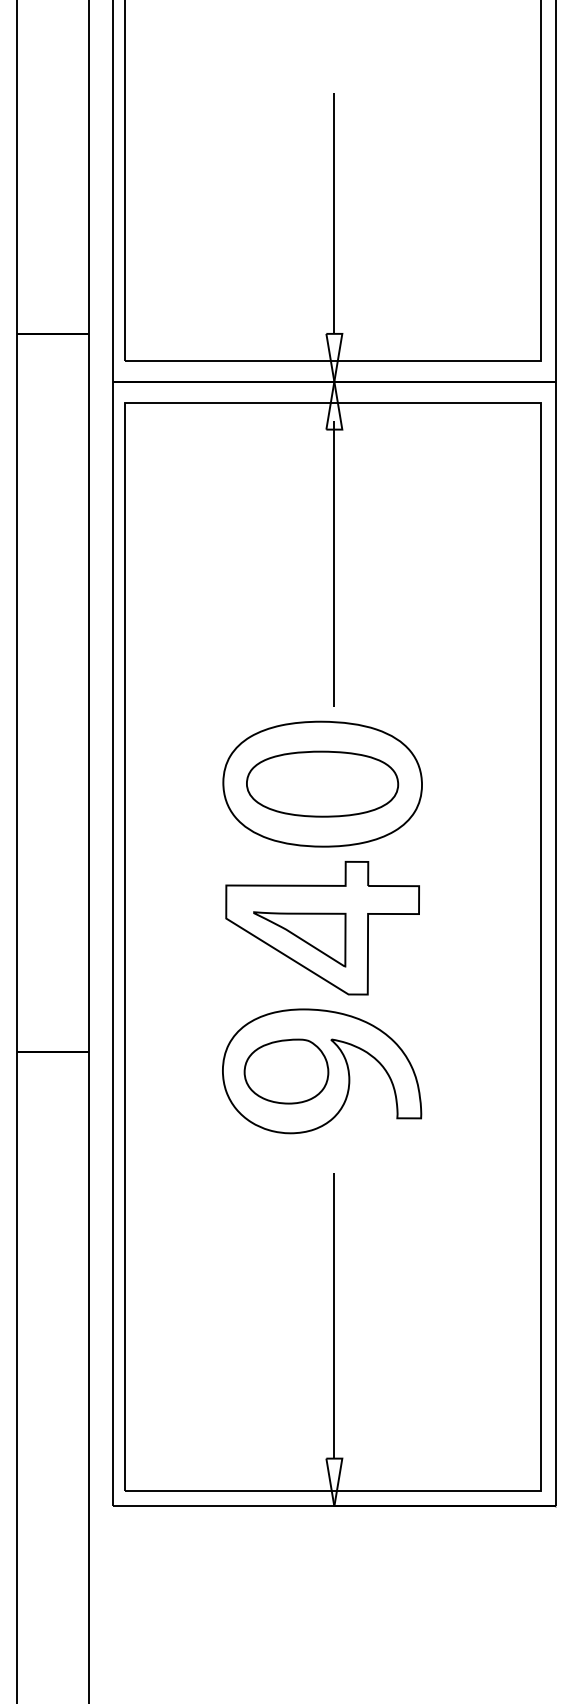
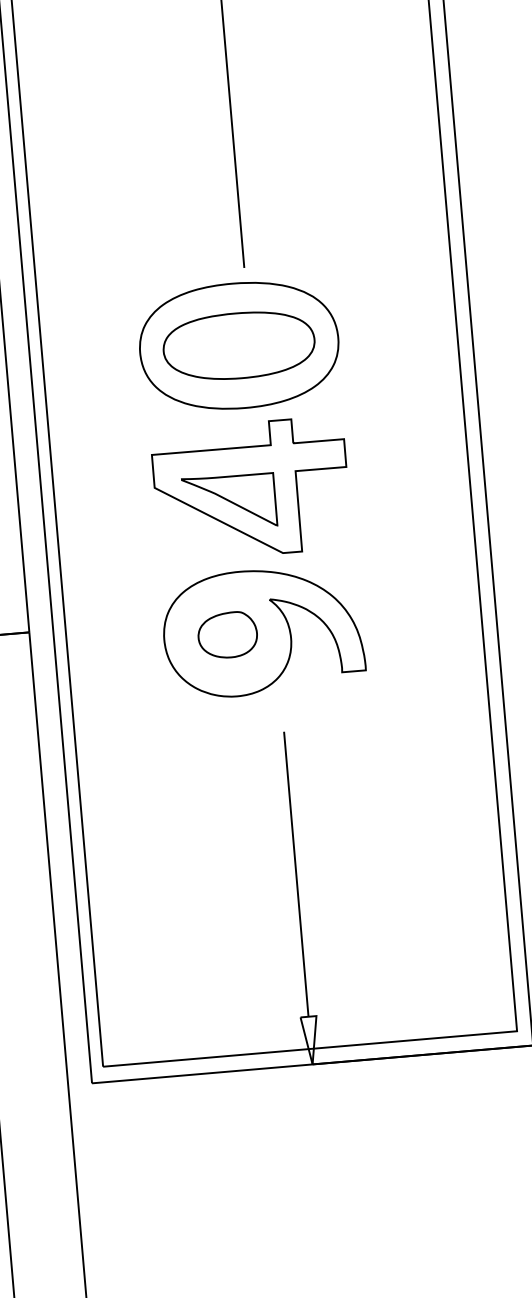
part: (286, 1071) -> (227, 635), size x0.7

